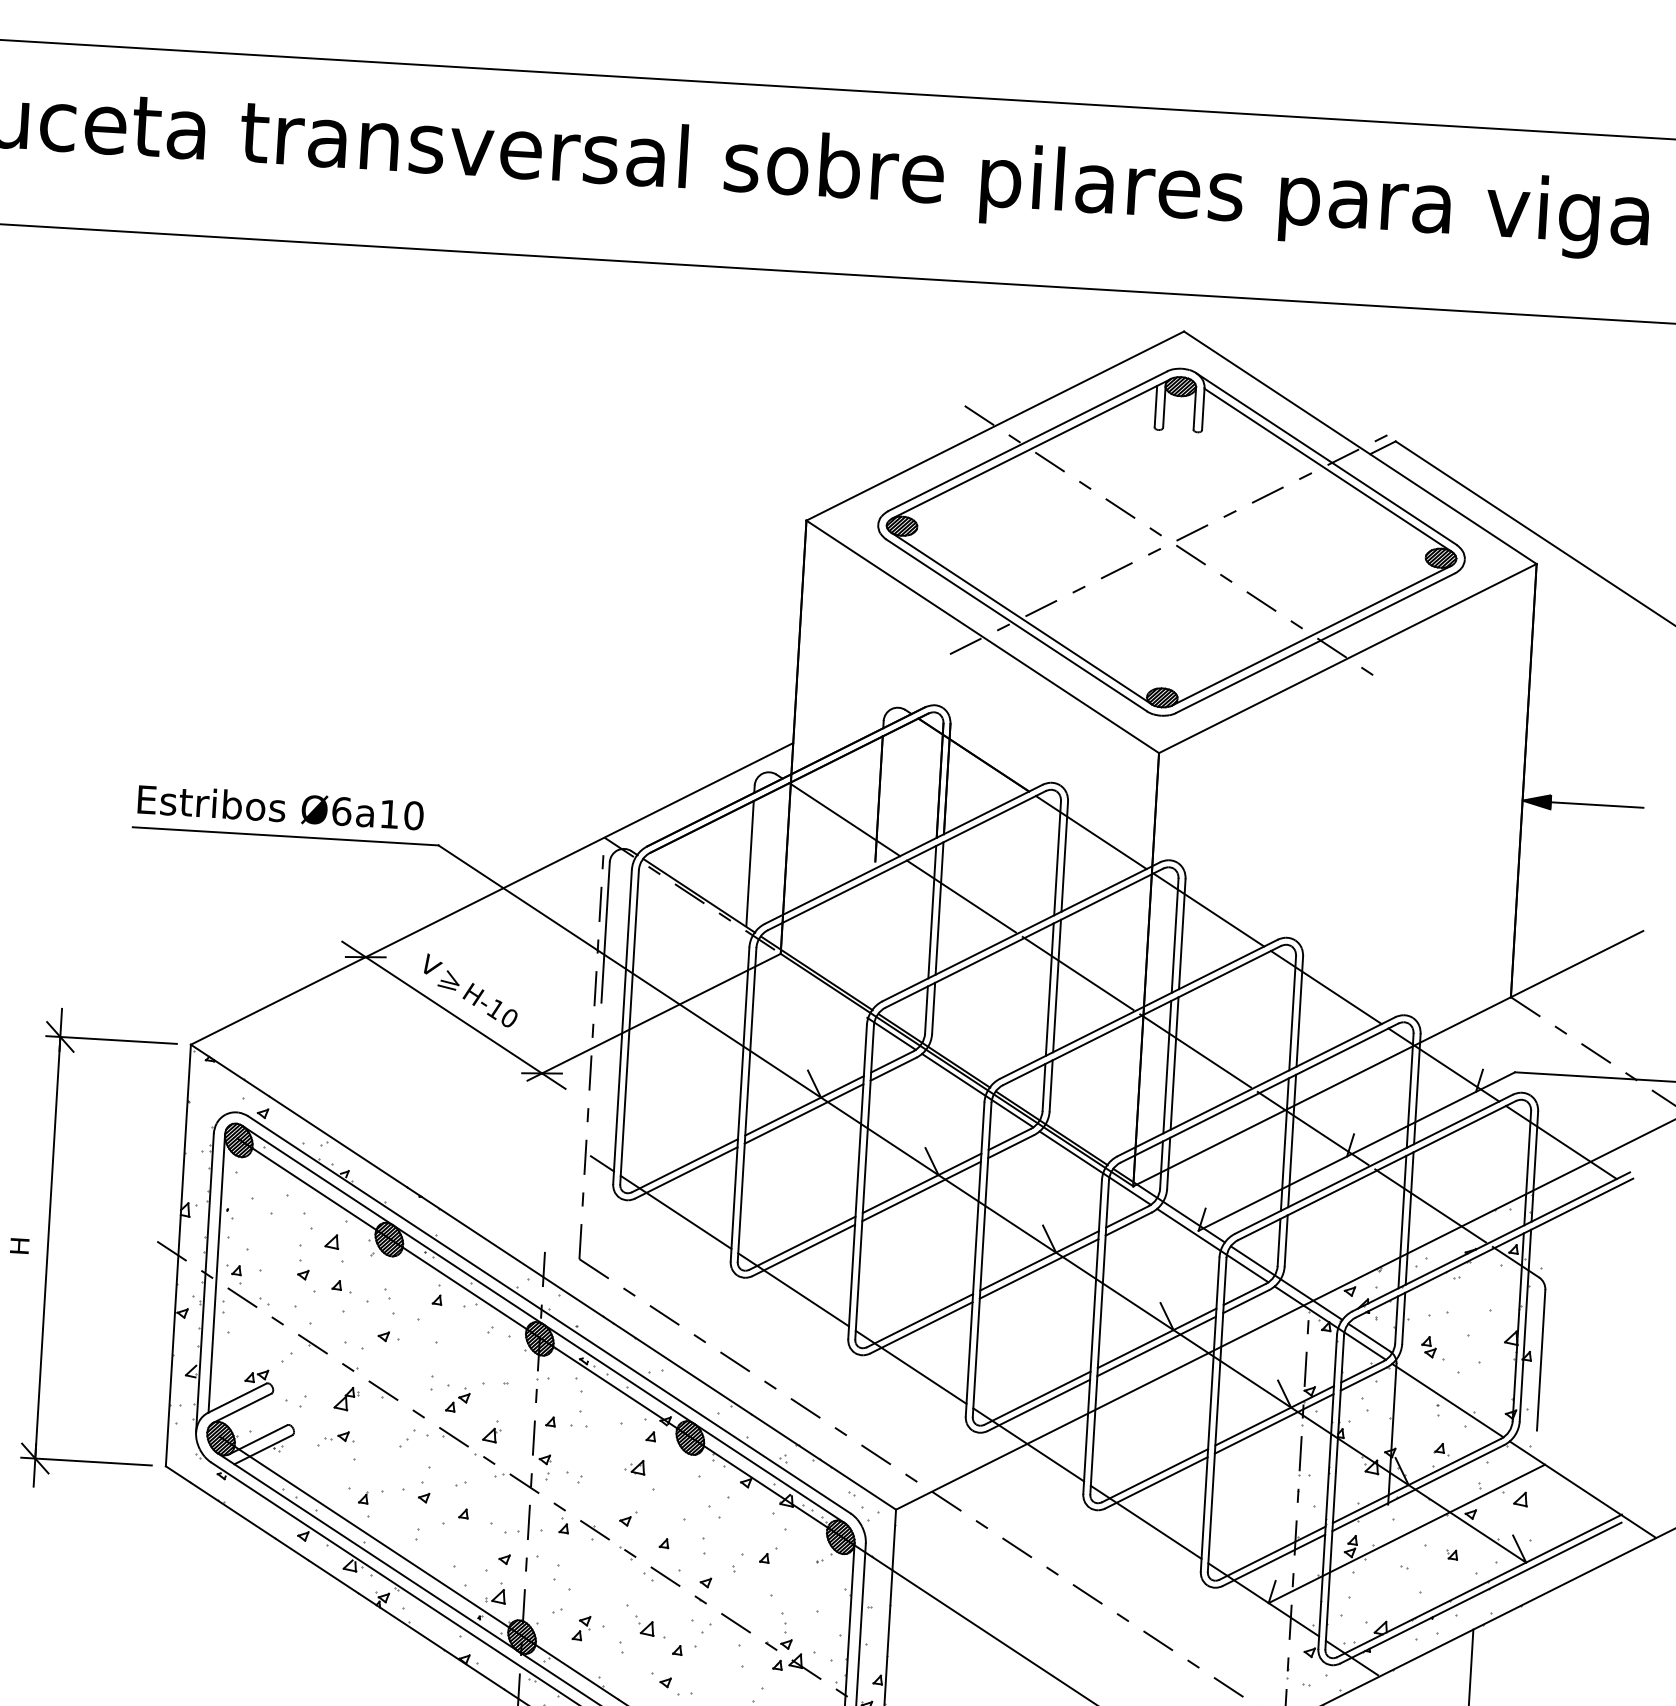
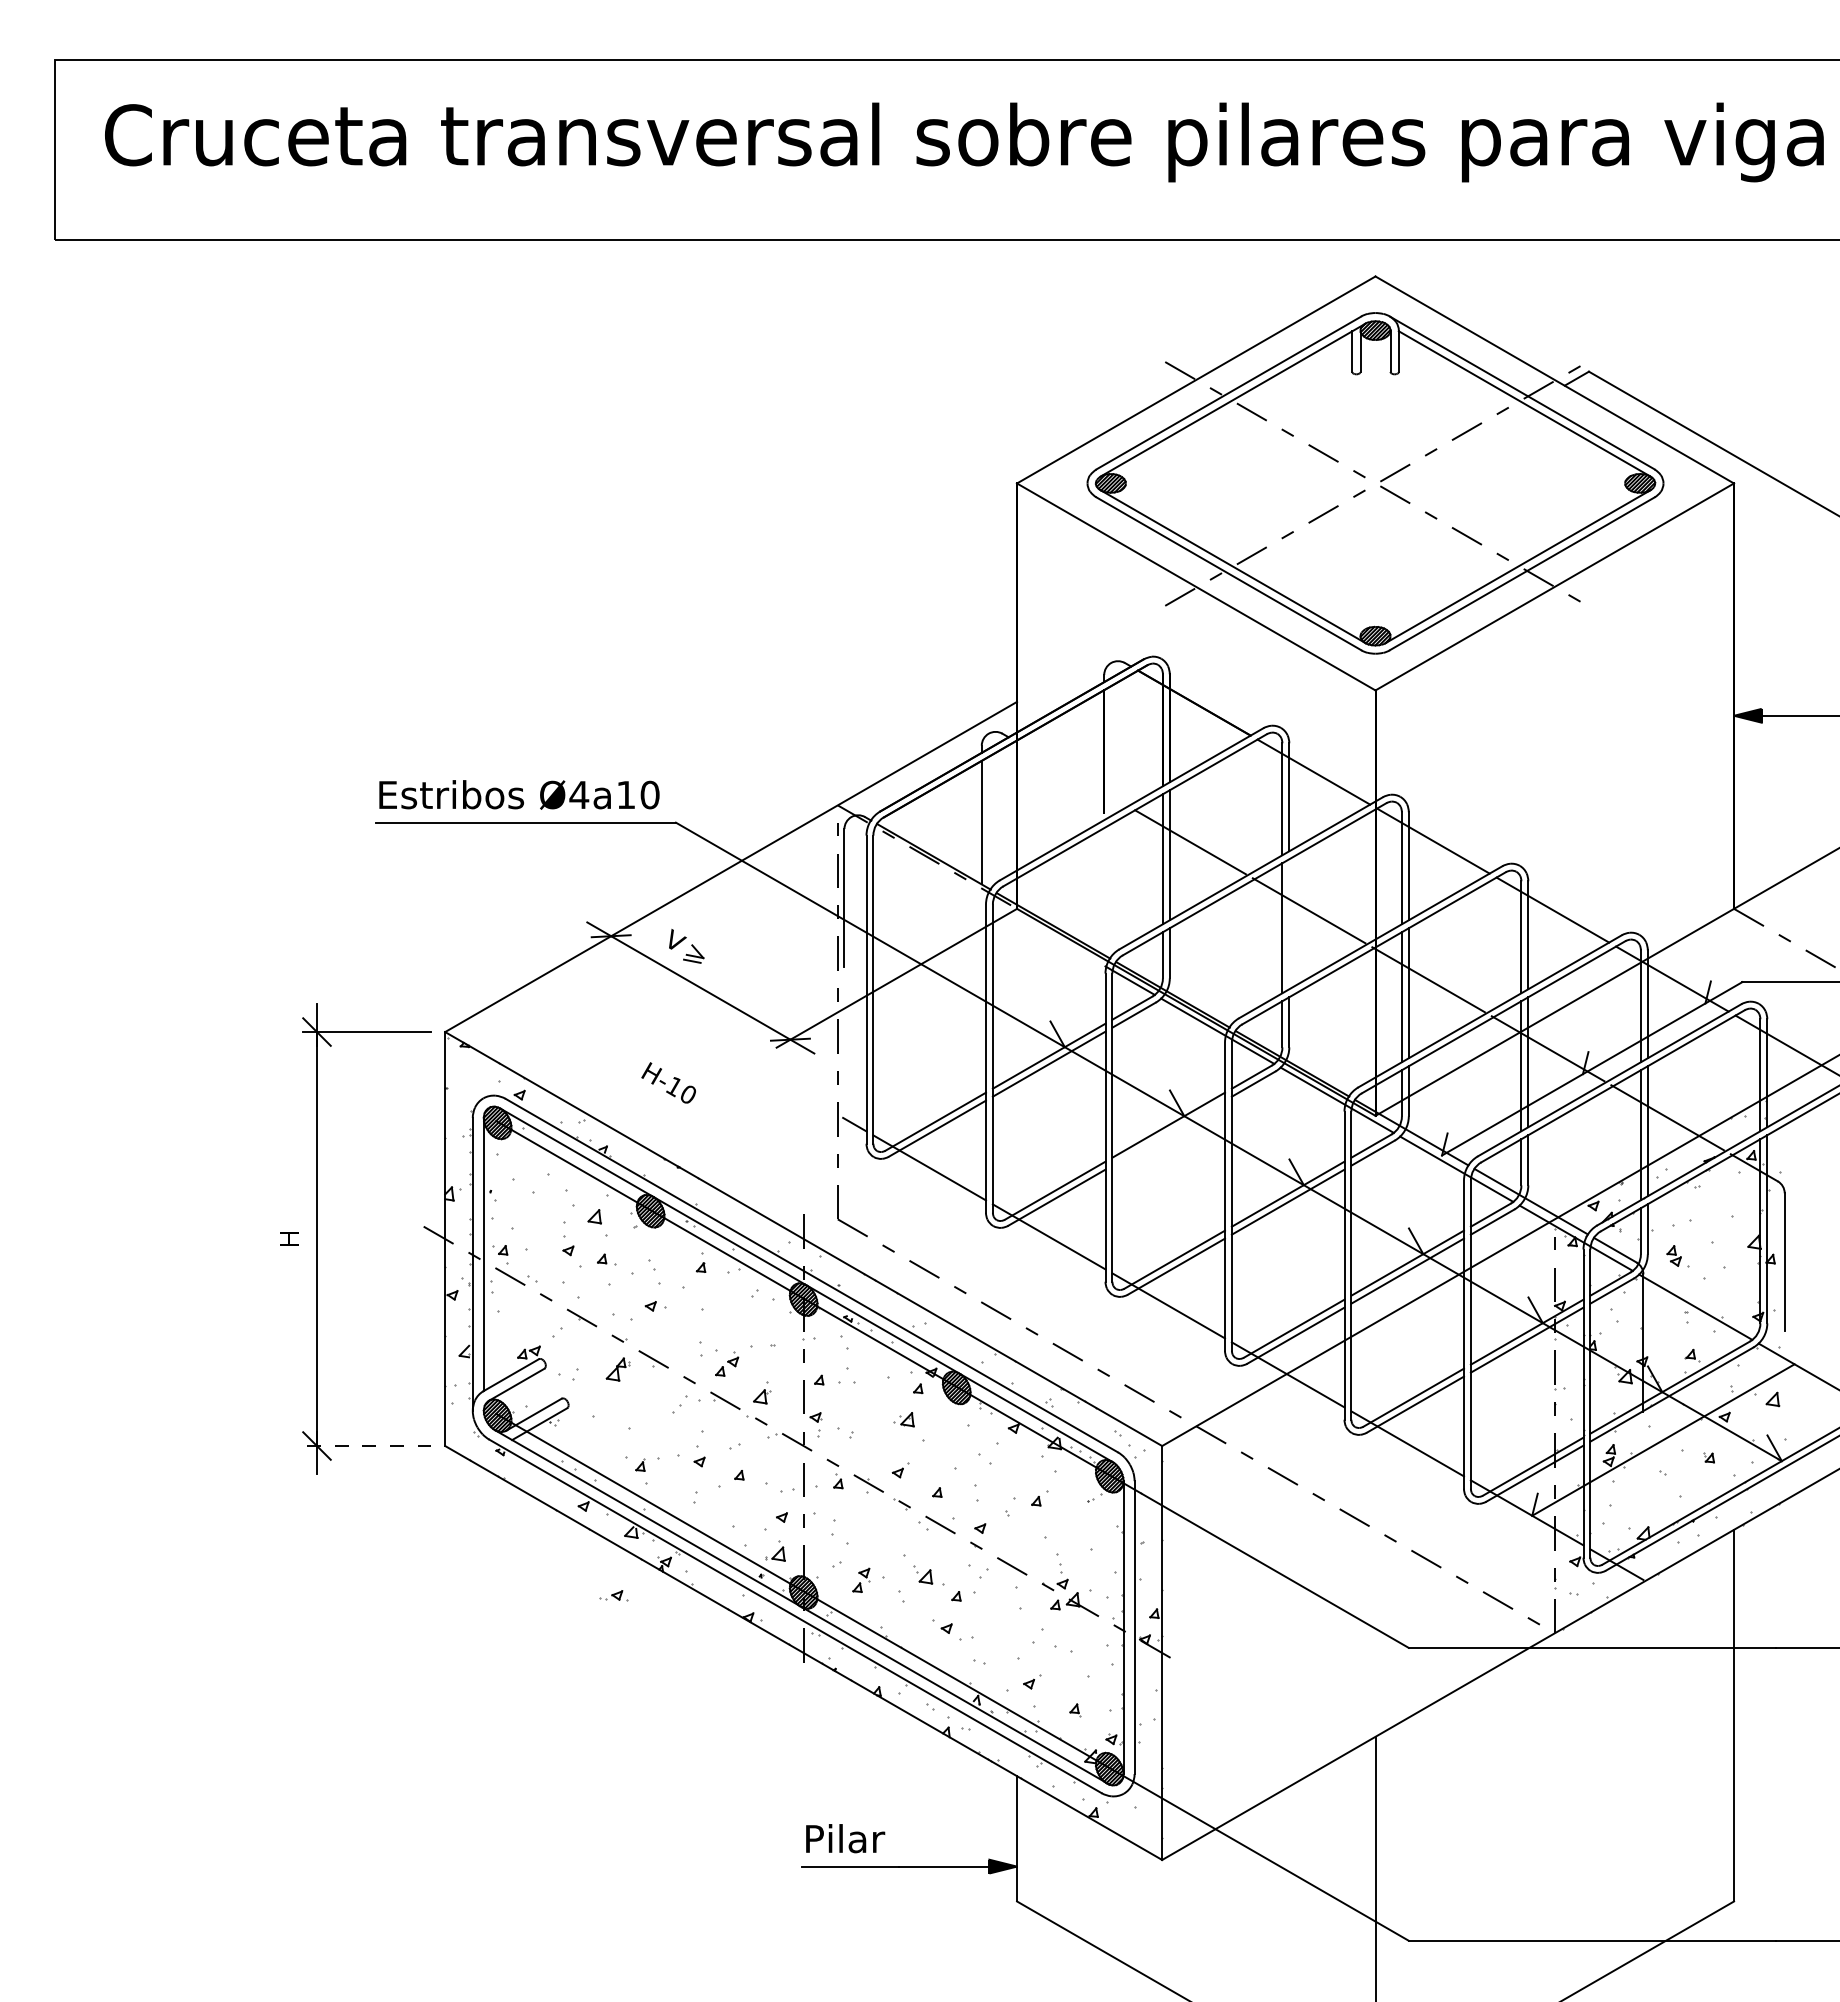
text: (342, 810) -> (579, 794), Ø6a10 -> Ø4a10
line: (844, 819) -> (1071, 773), removed
line: (1057, 986) -> (1289, 924), removed
text: (489, 1004) -> (668, 1082), moved
line: (921, 1190) -> (1168, 1132), removed
part: (339, 1436) -> (613, 1595), moved
line: (85, 1462) -> (366, 1446), solid -> dashed

